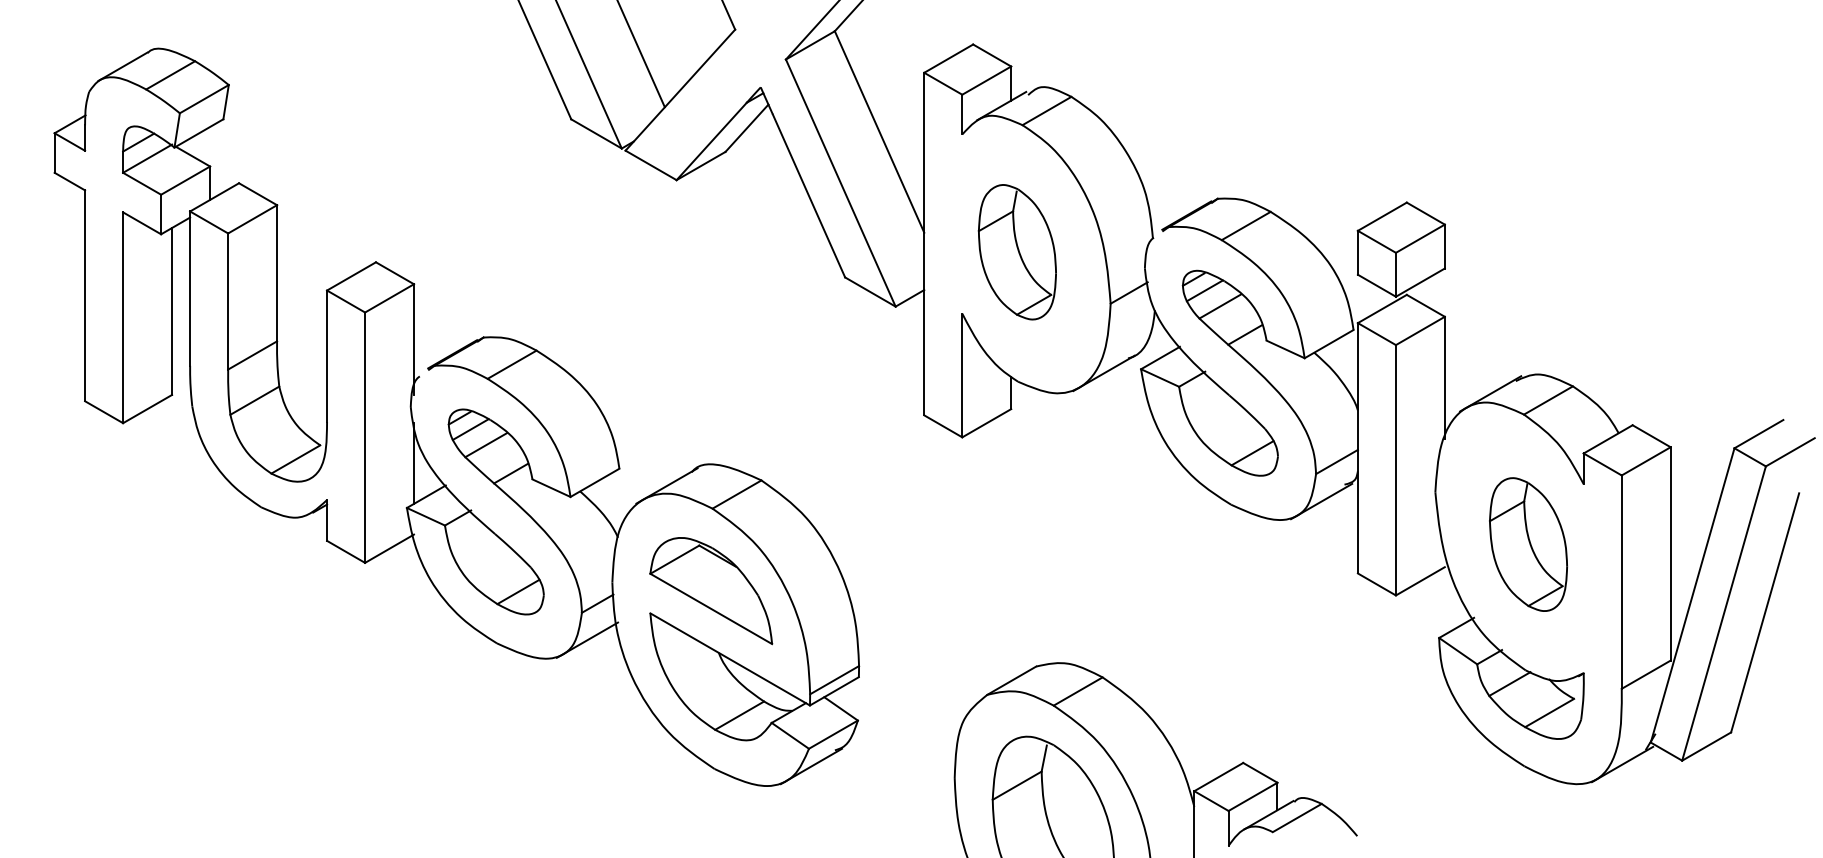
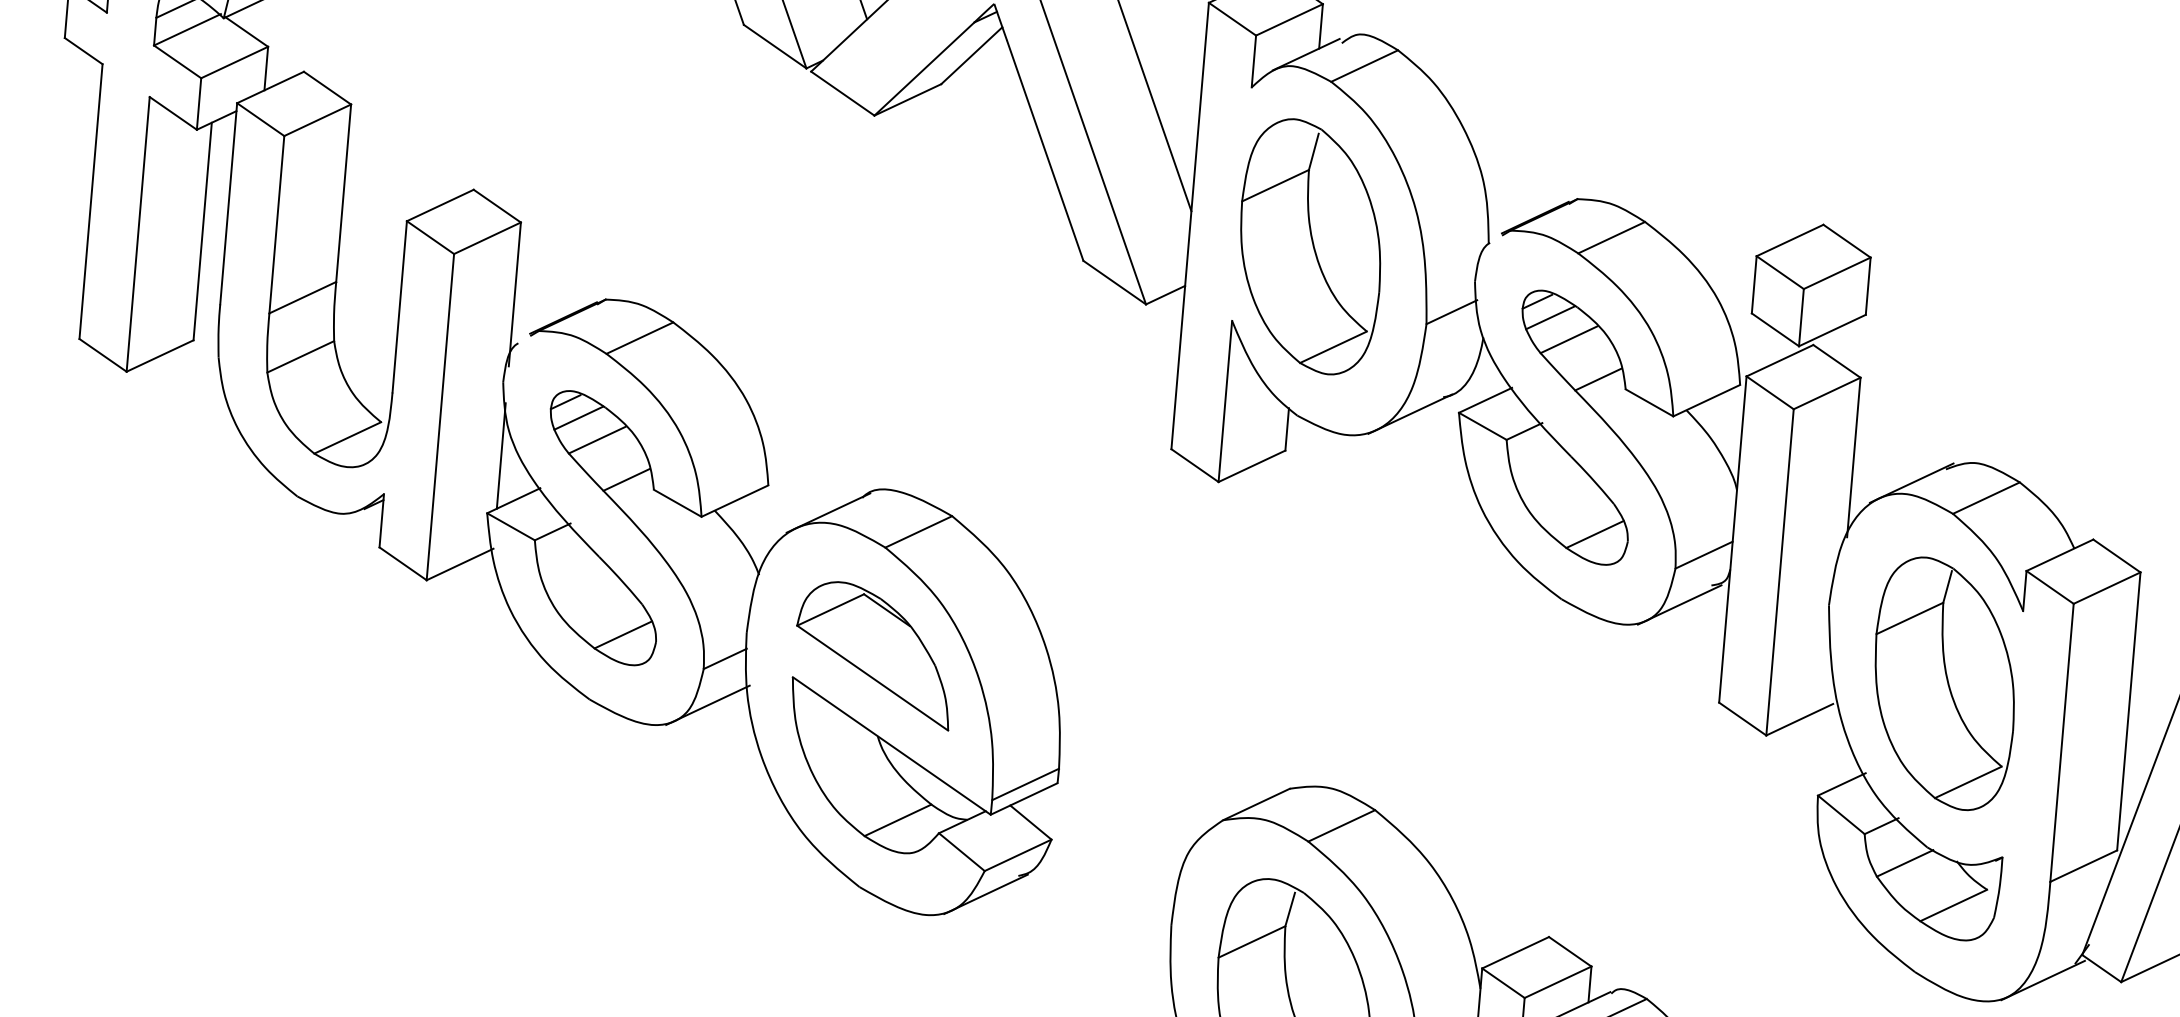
part: (1017, 252) -> (1310, 247), size x1.43
part: (1528, 544) -> (1944, 683), size x1.43

